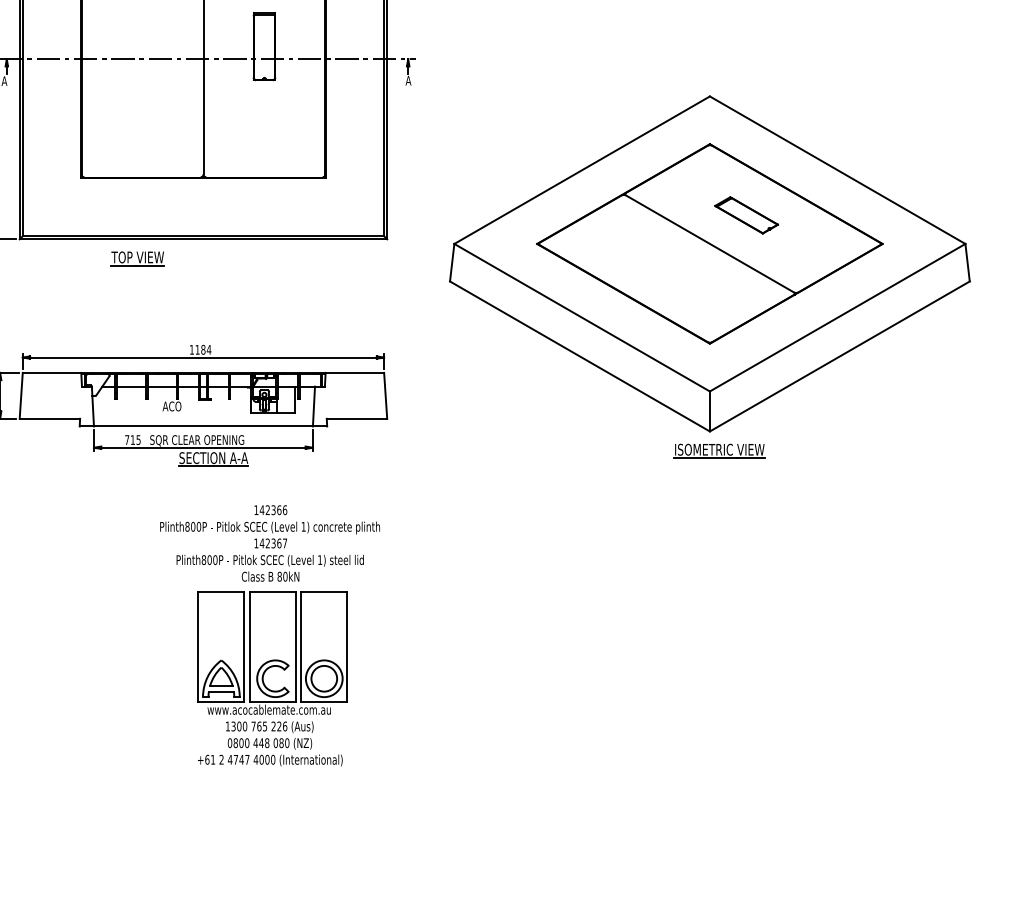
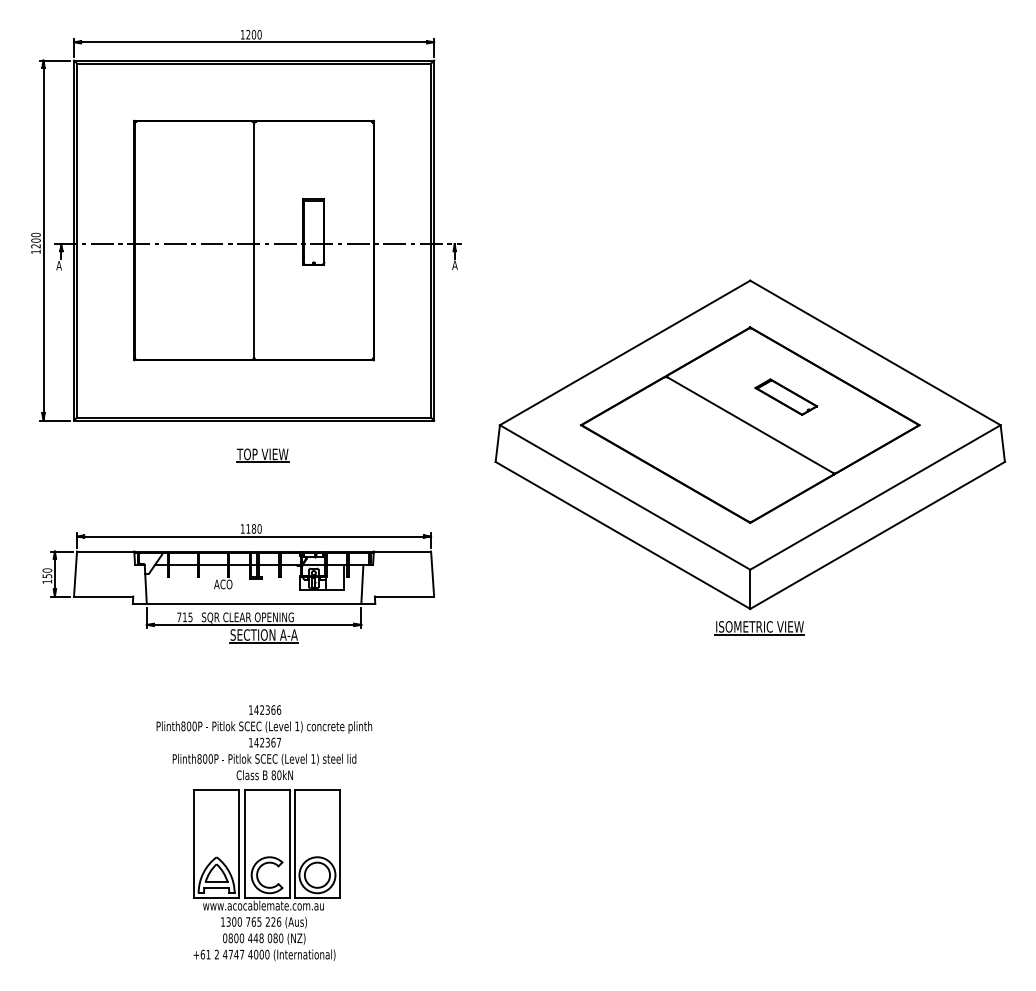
part: (137, 258) -> (262, 455), moved
text: (208, 349) -> (259, 528), 1184 -> 1180
part: (270, 635) -> (264, 832), moved

